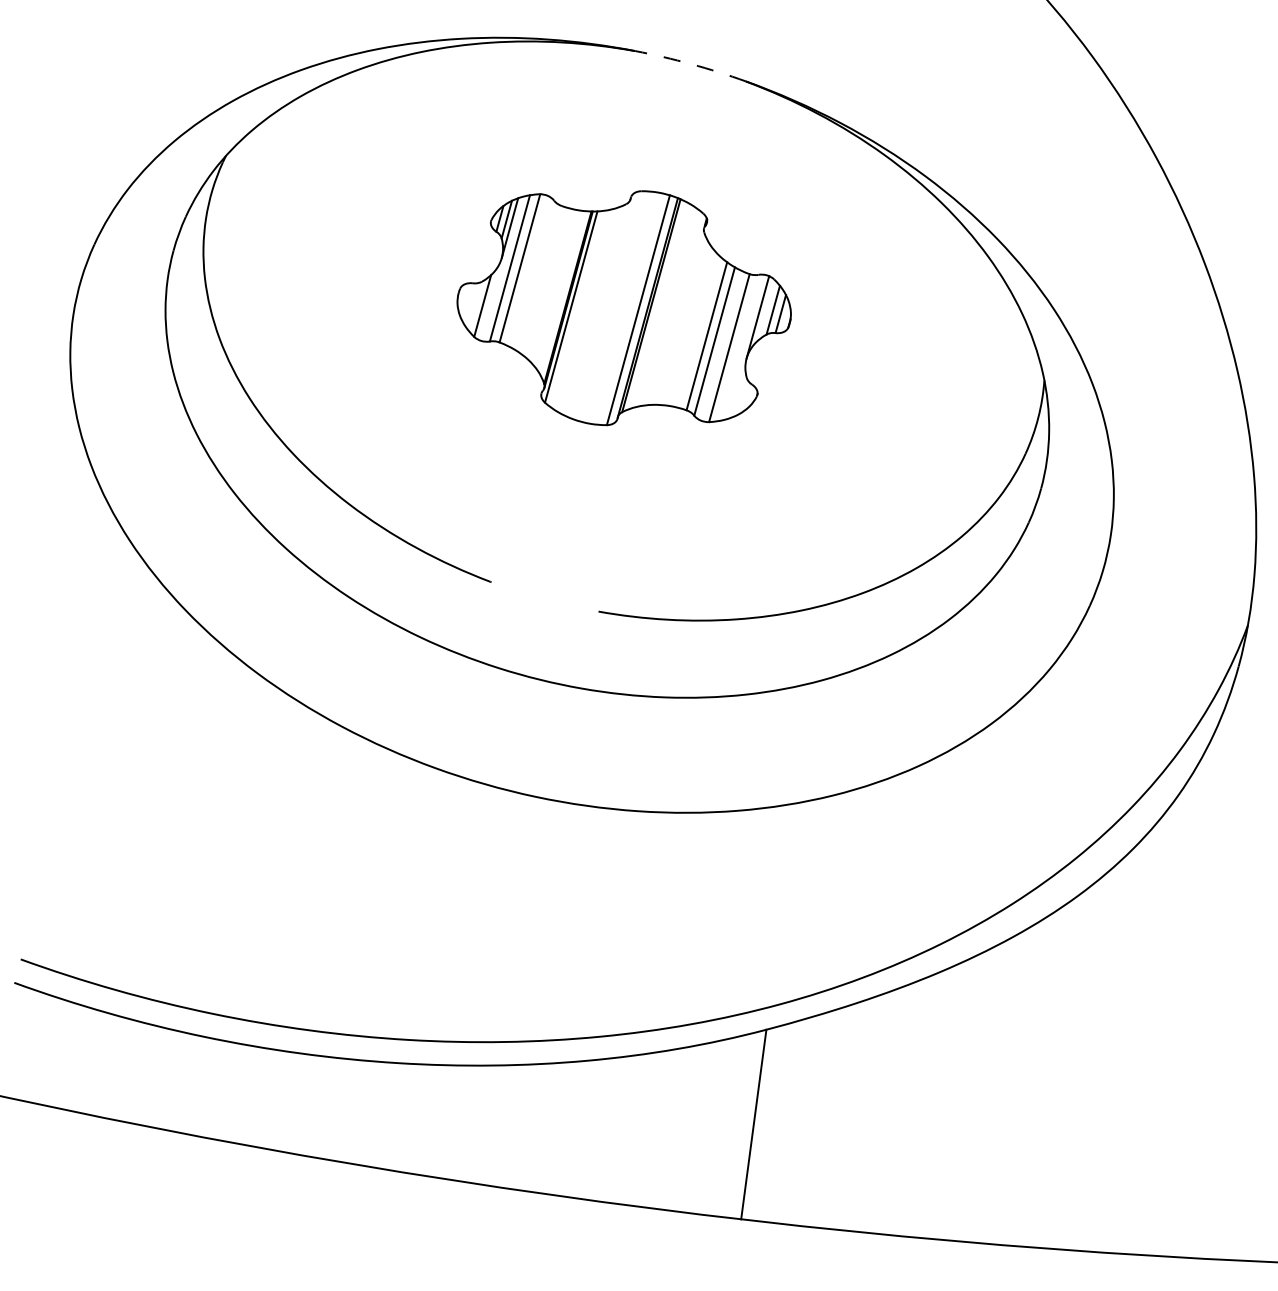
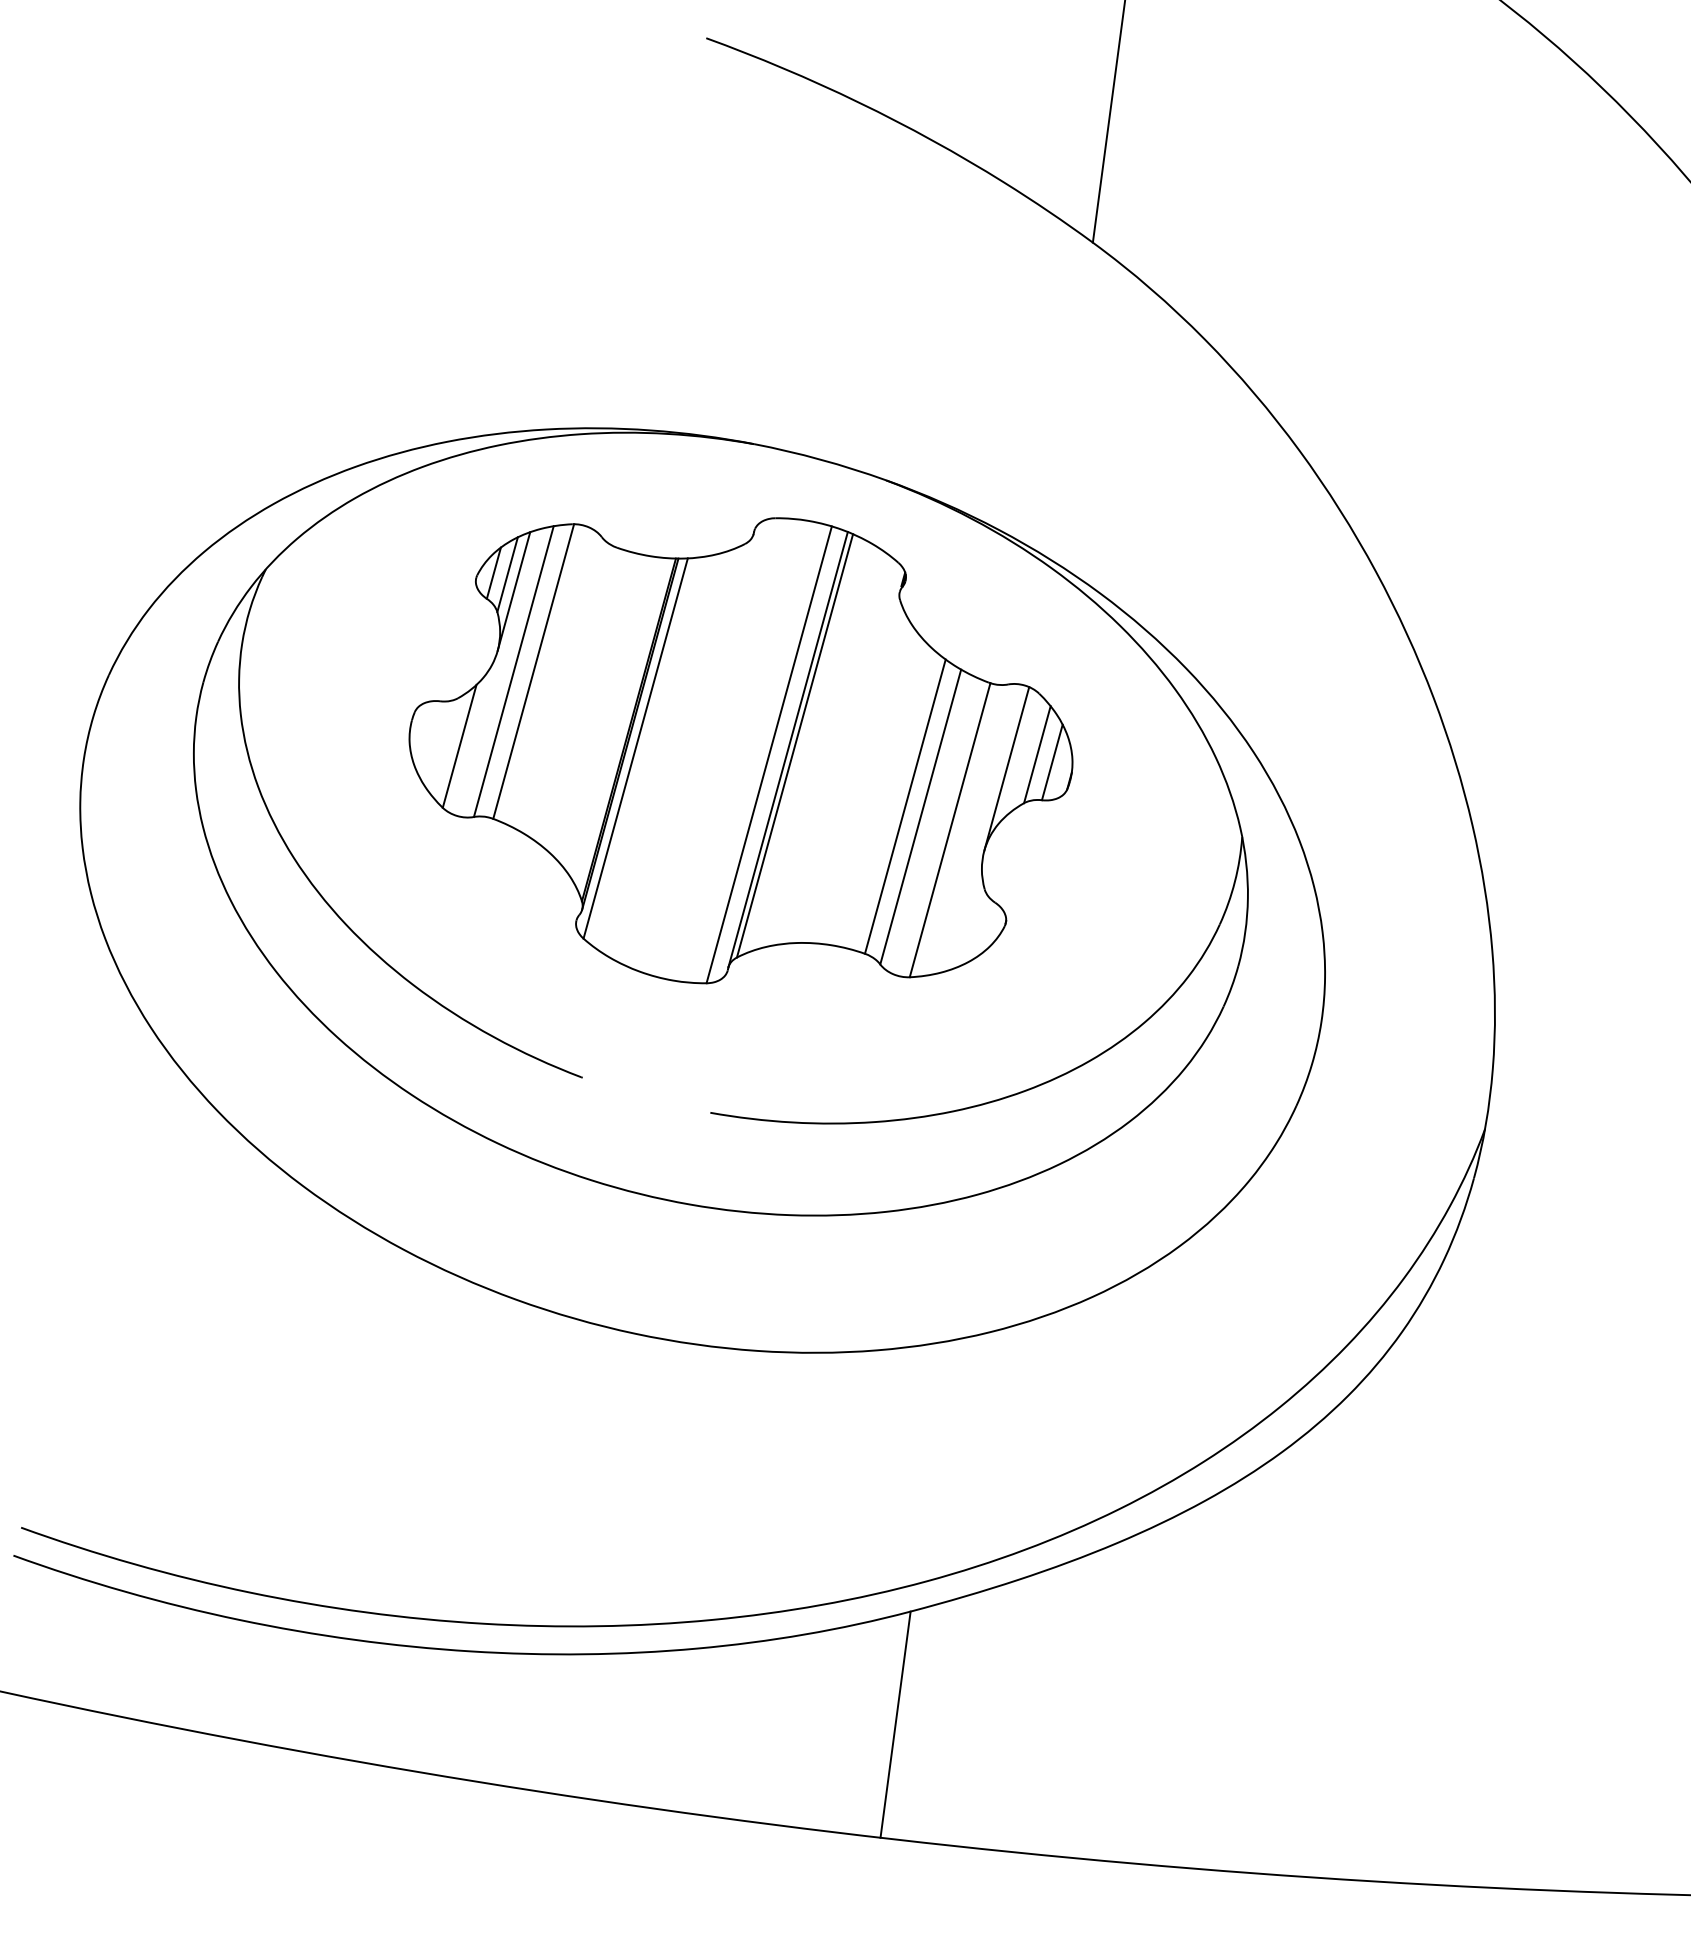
arc: (690, 63) -> (820, 459), dashed -> solid
part: (623, 307) -> (740, 750), size x1.67

